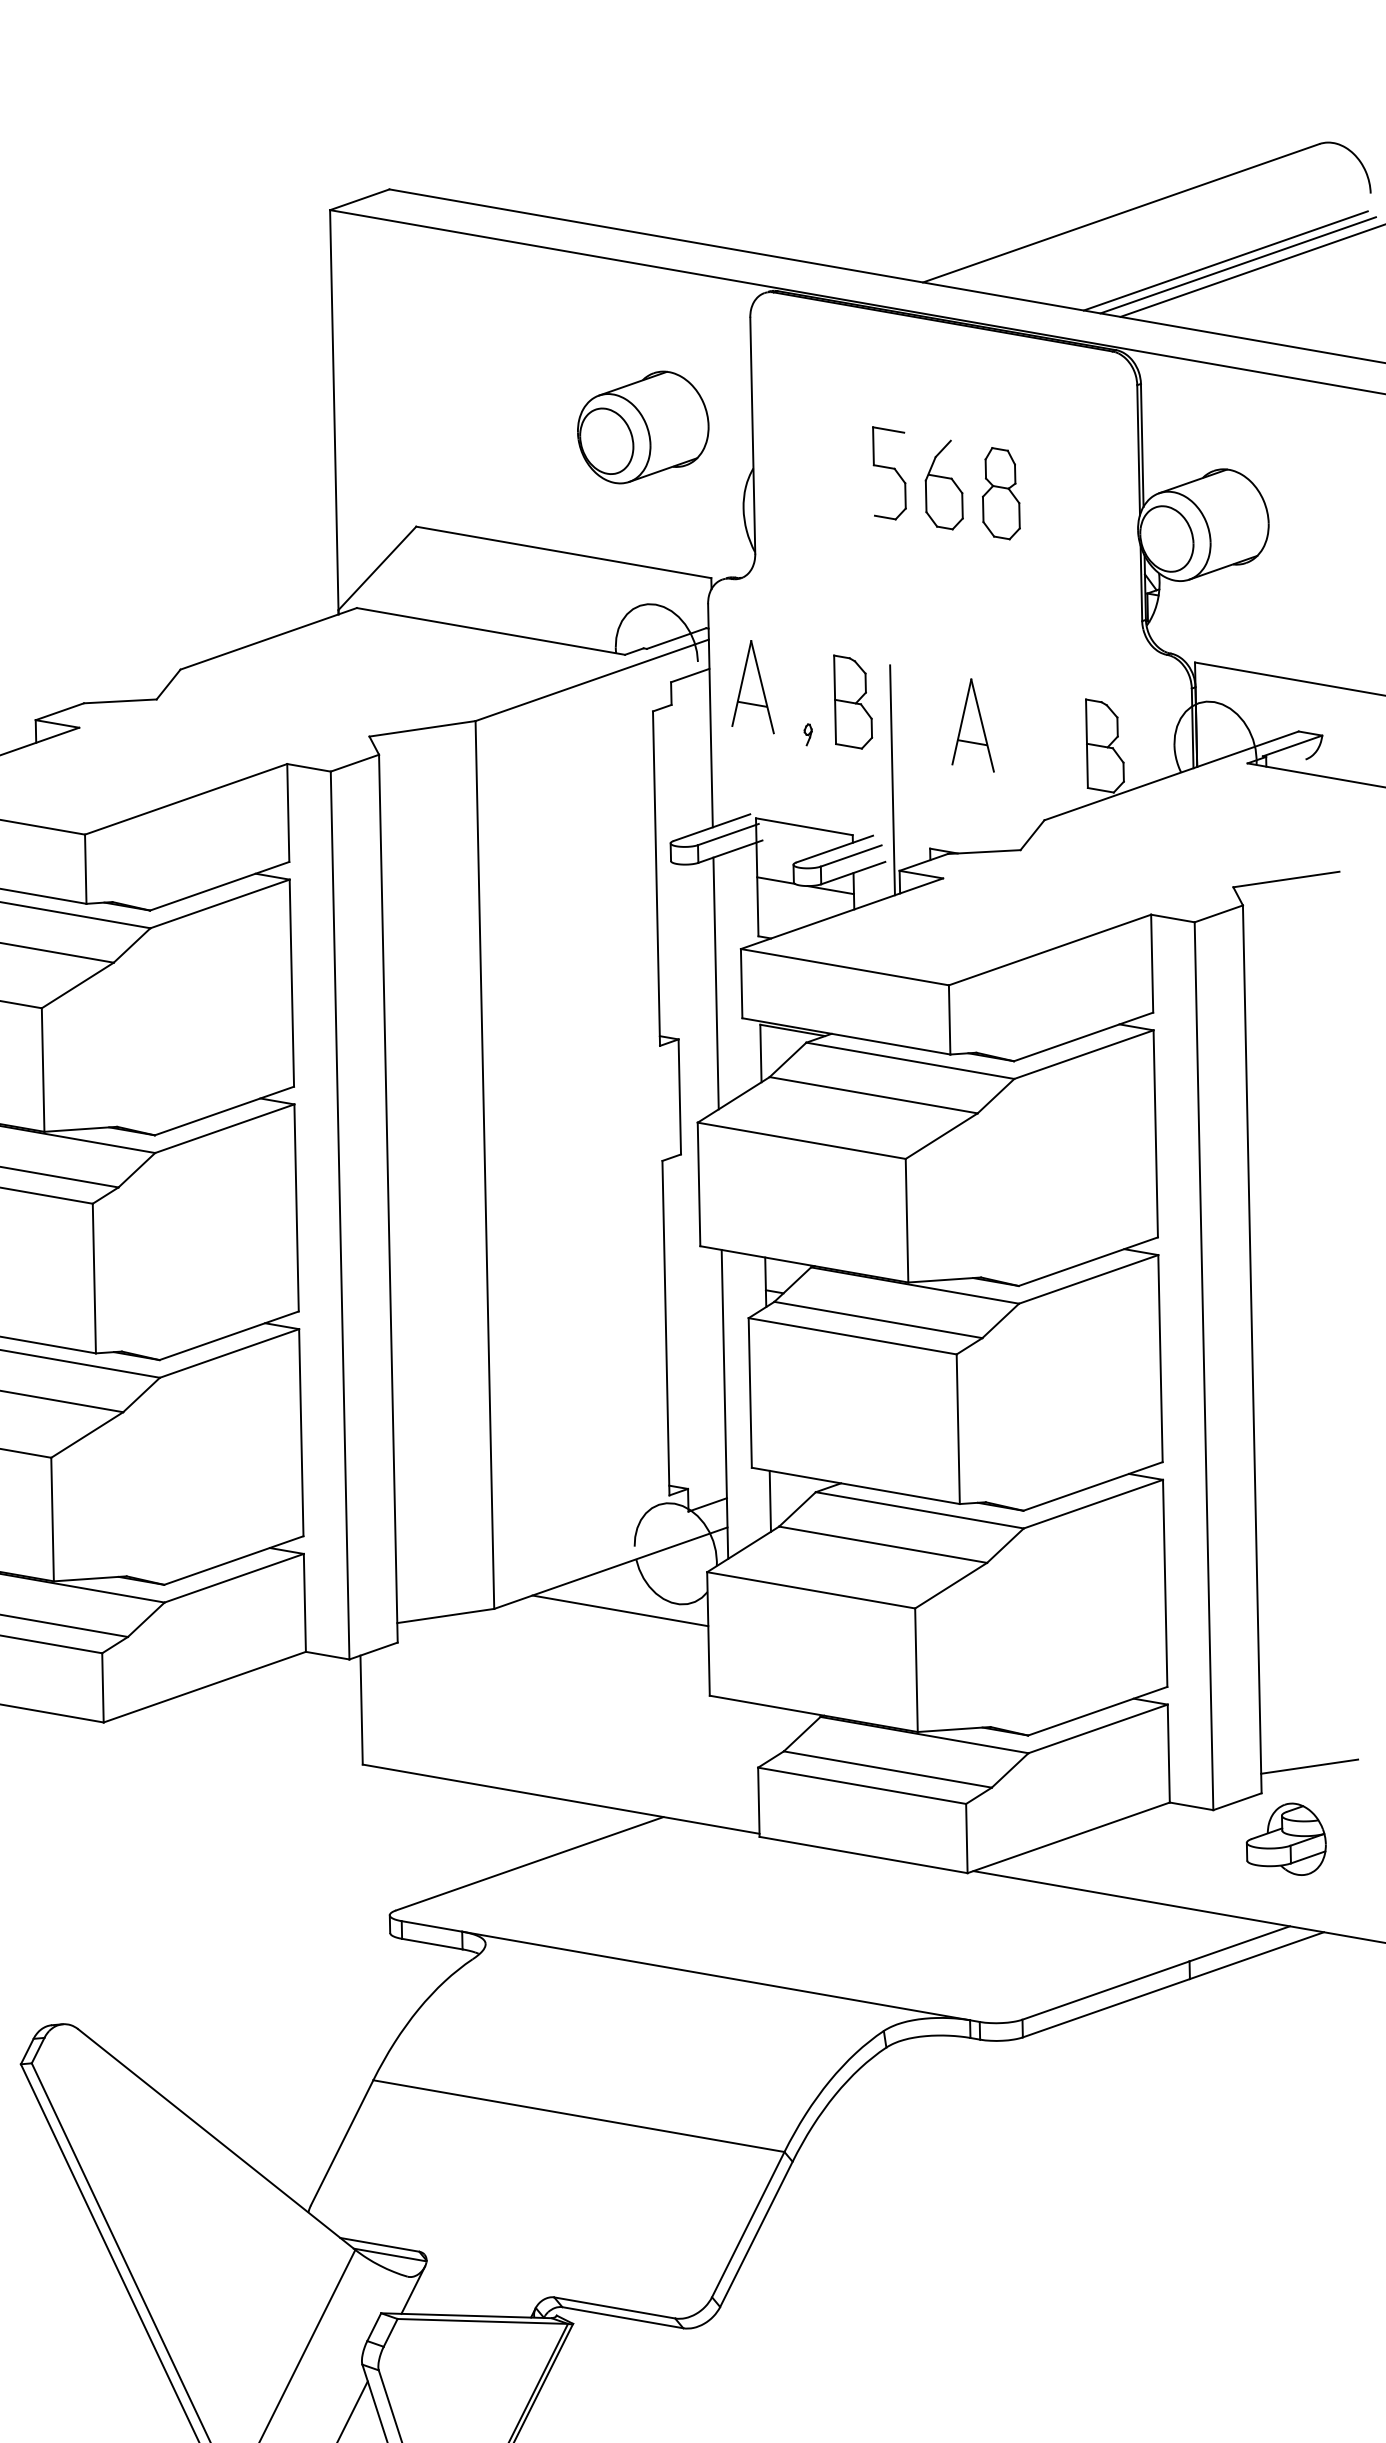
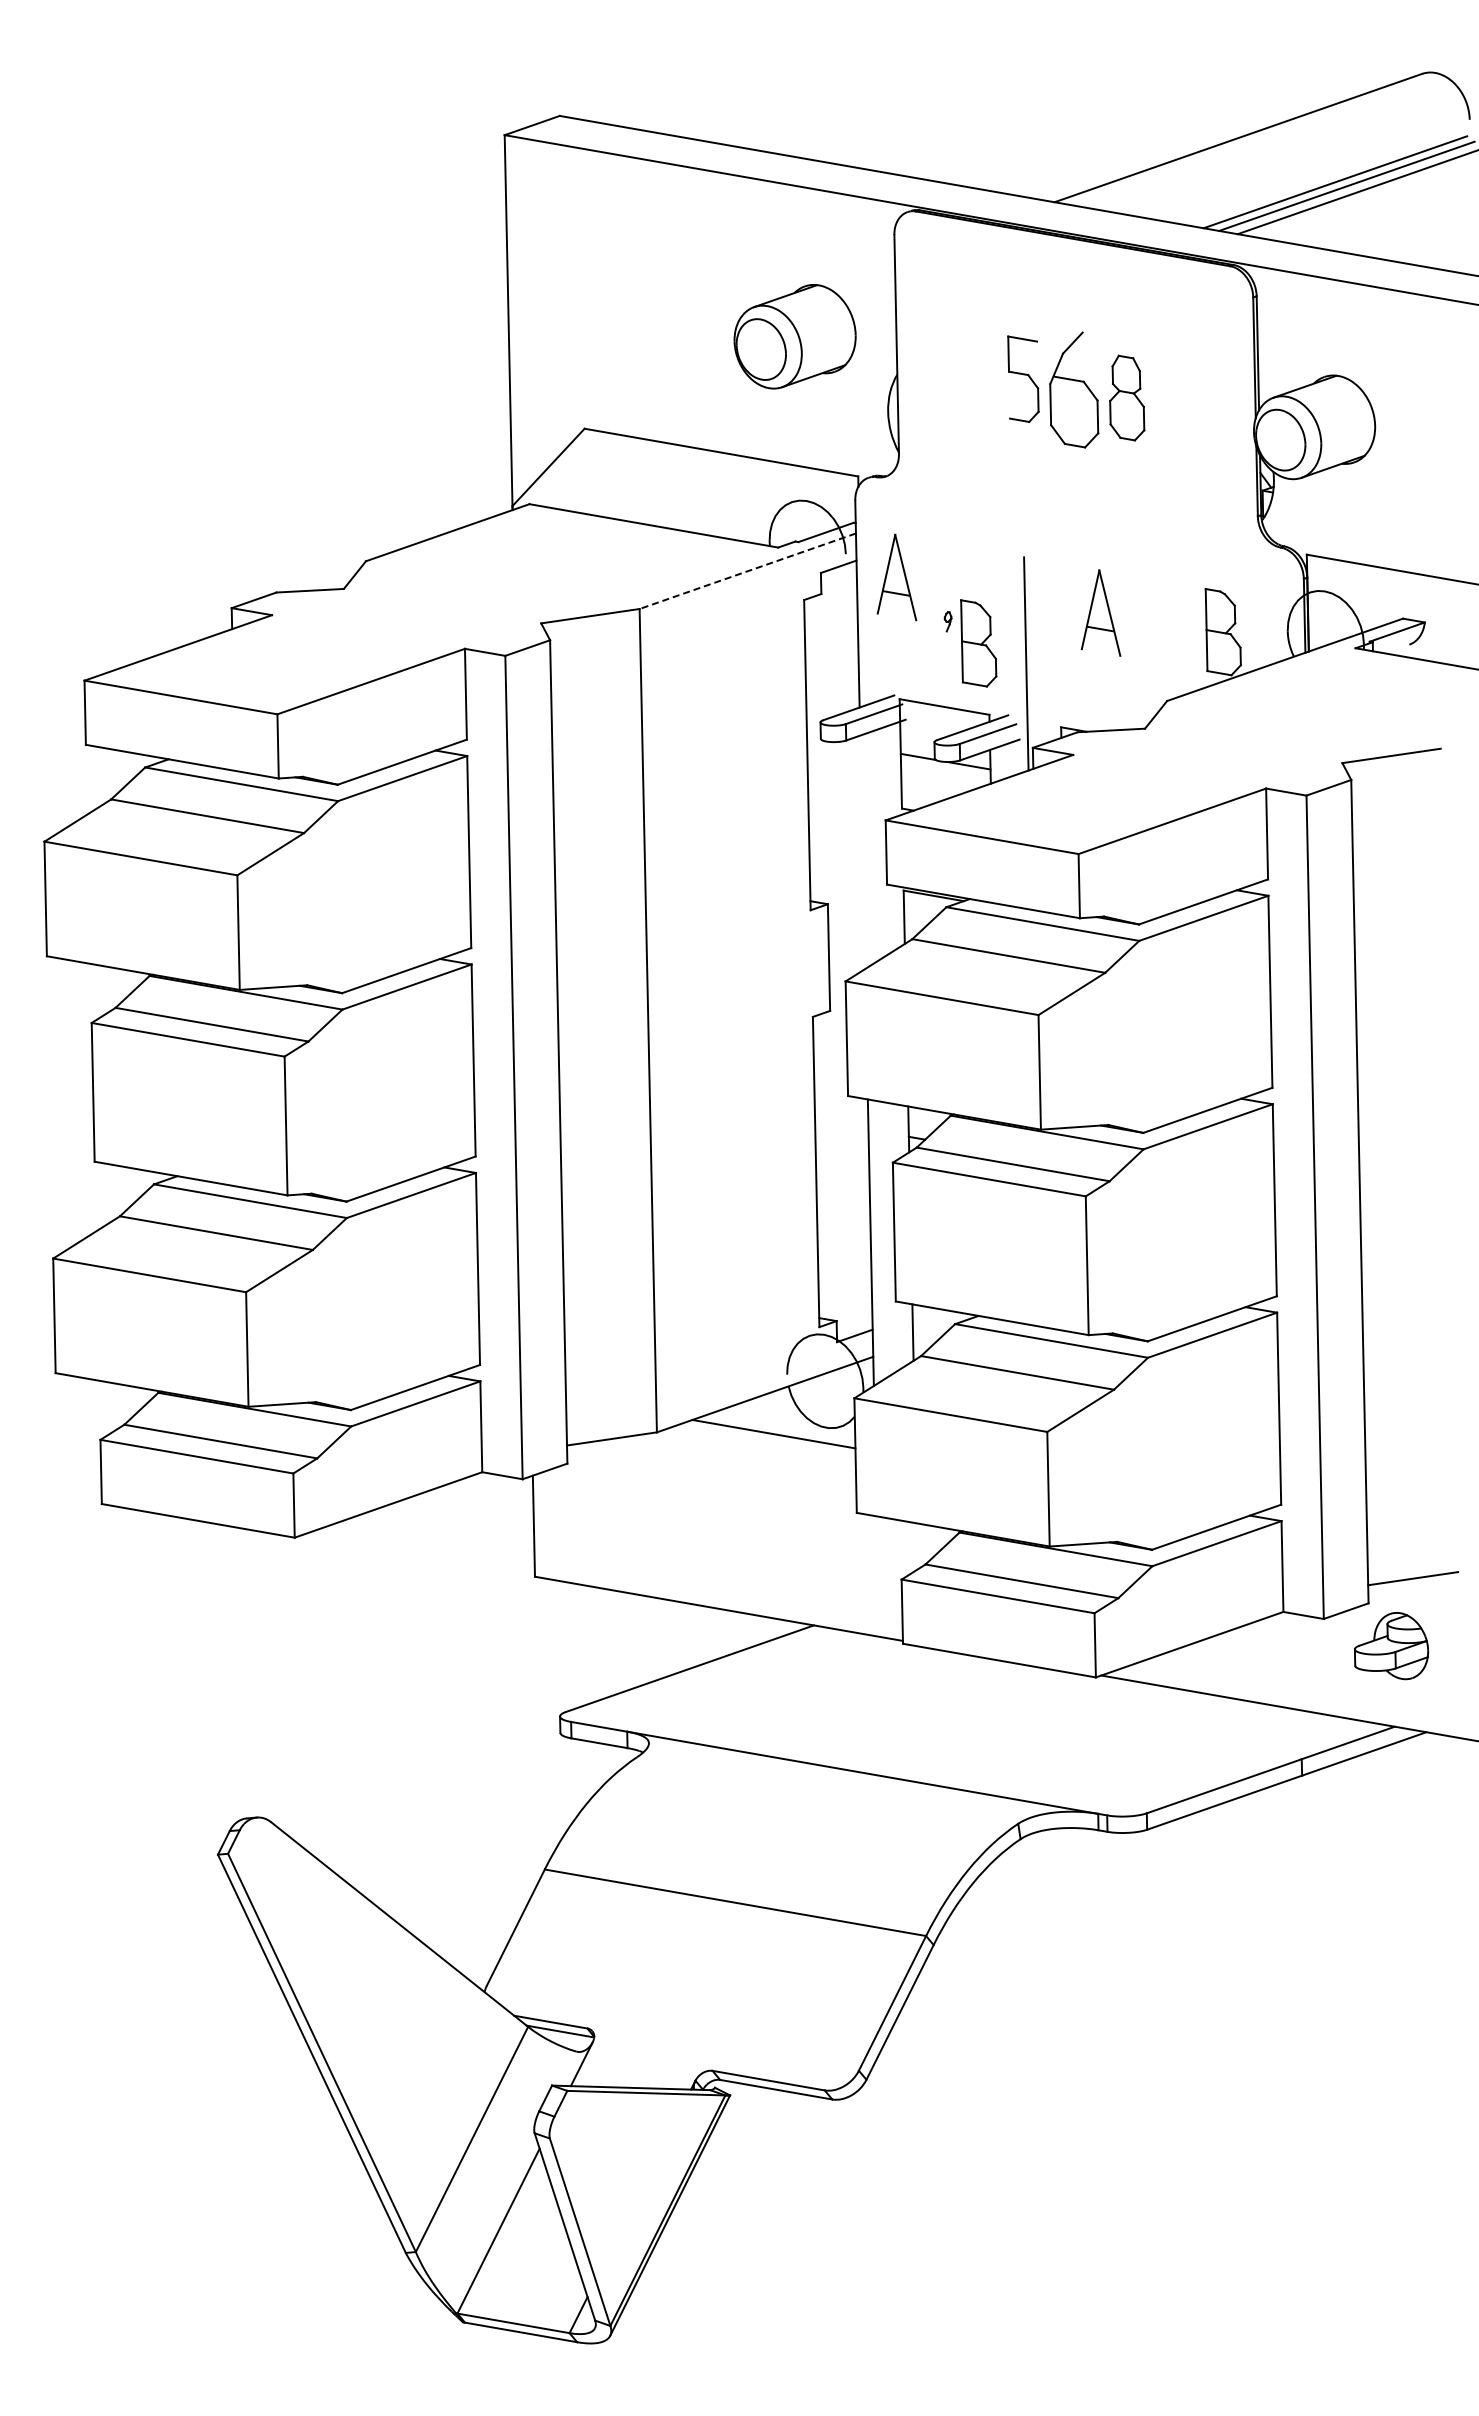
part: (944, 485) -> (1074, 390), size x1.4
line: (591, 680) -> (747, 571), solid -> dashed
part: (852, 702) -> (978, 643), moved
line: (715, 983) -> (862, 852), removed

